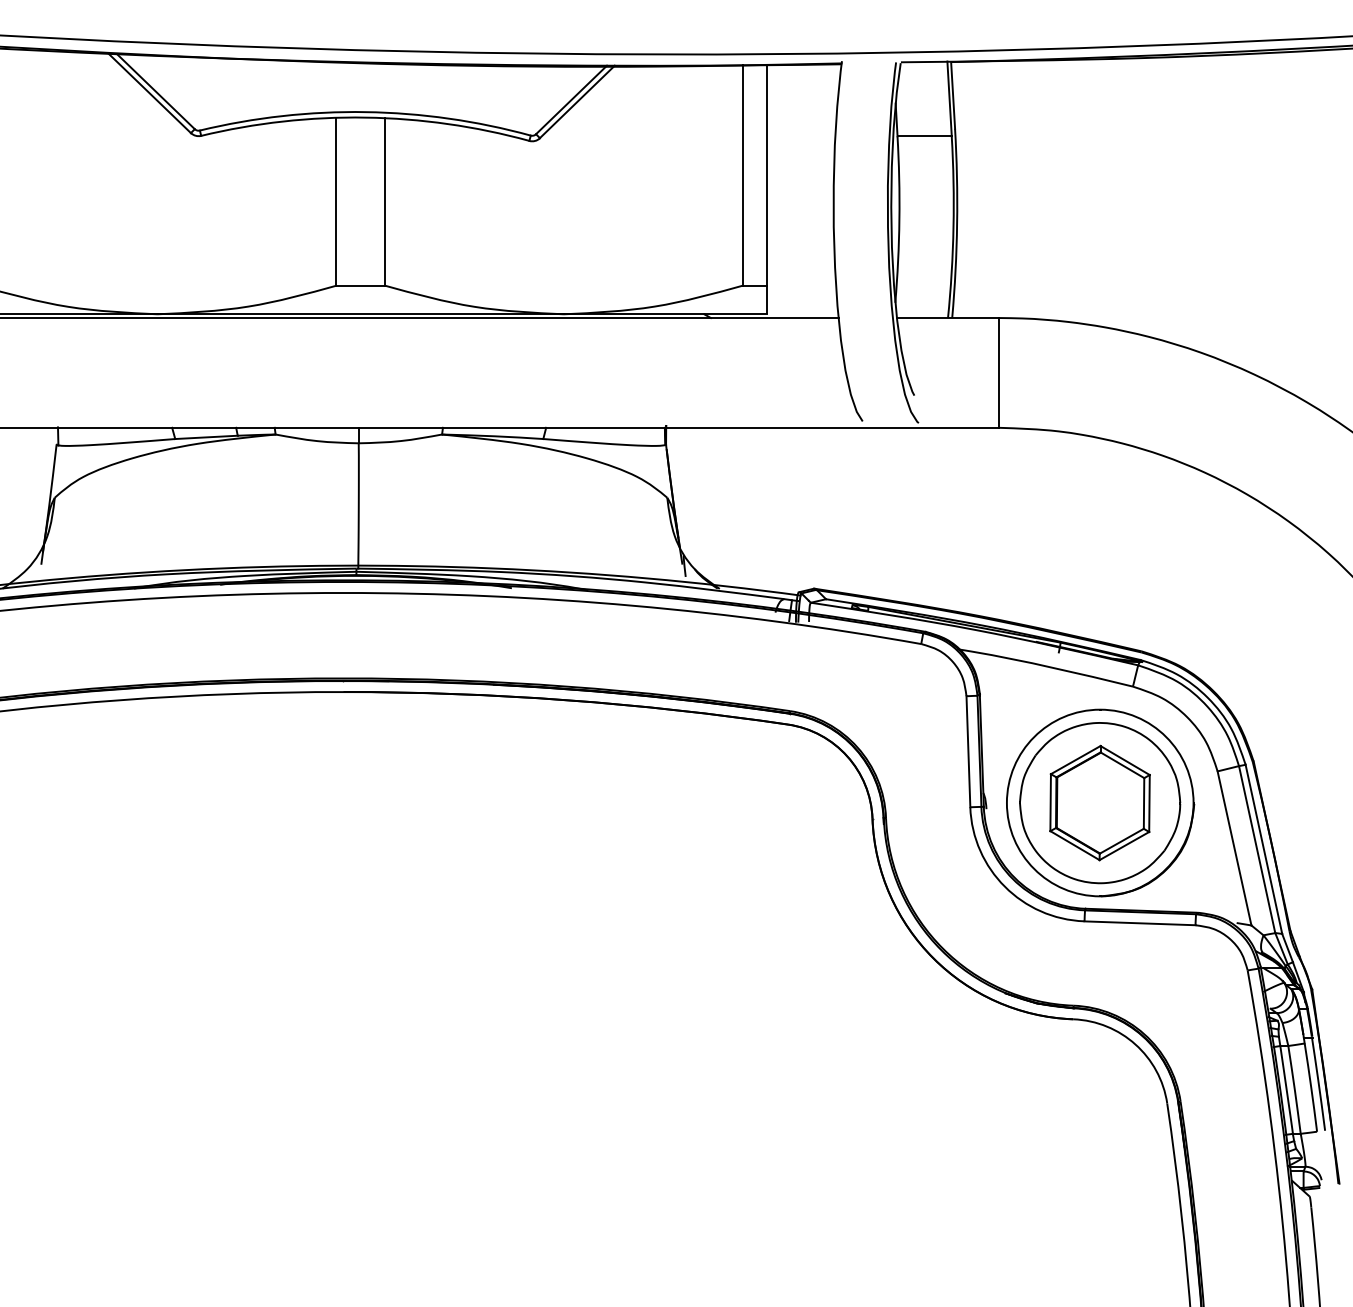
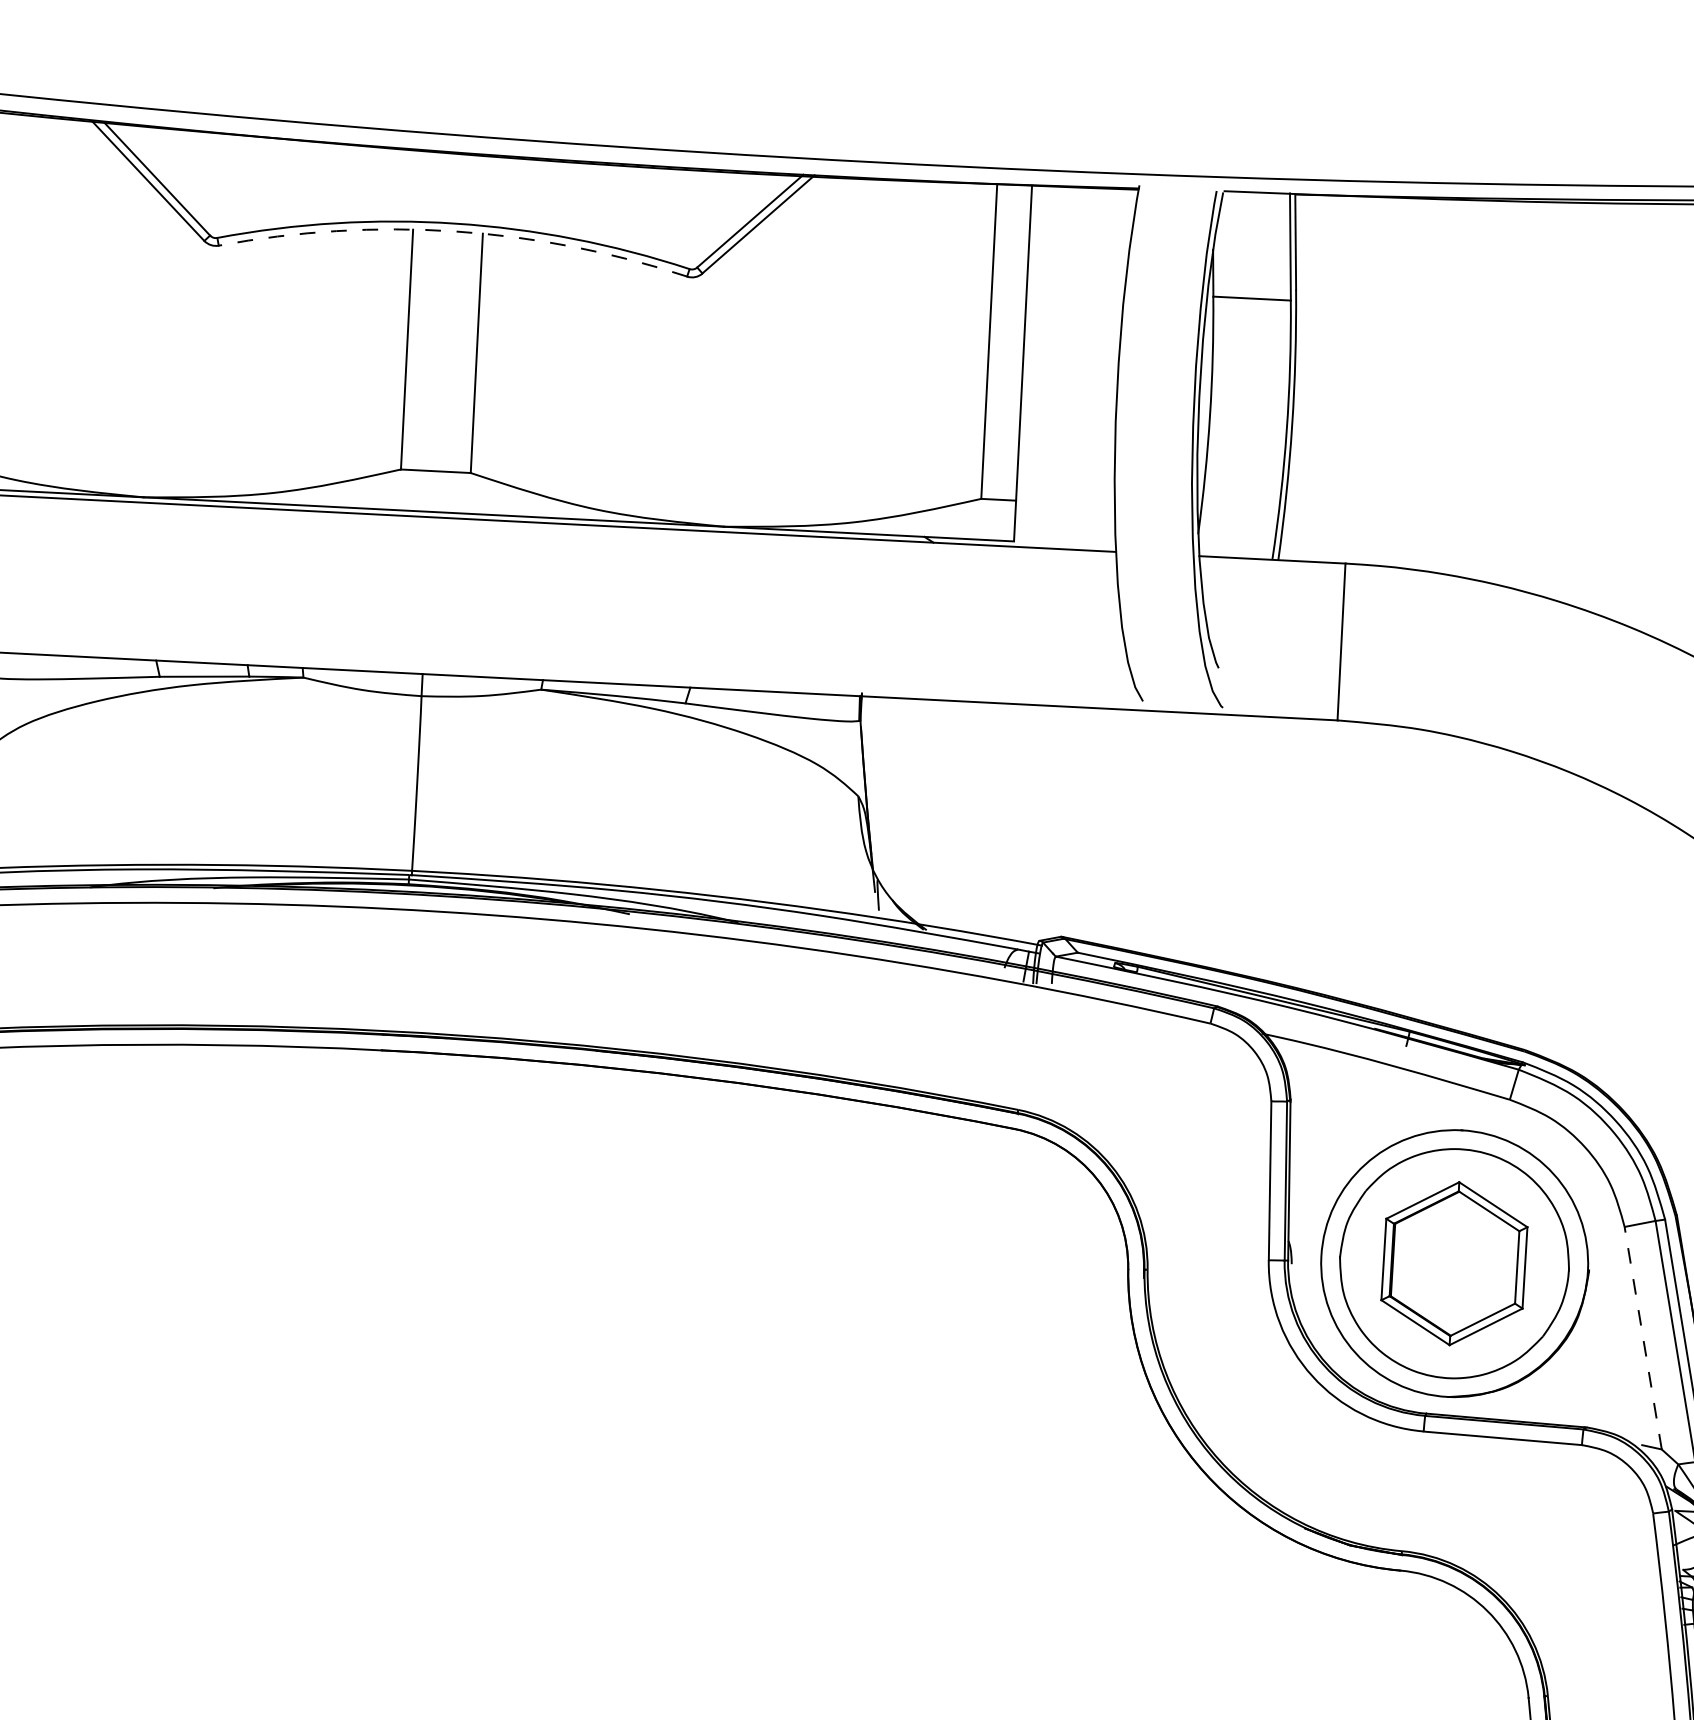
arc: (365, 117) -> (454, 231), solid -> dashed
line: (1234, 848) -> (1643, 1338), solid -> dashed

